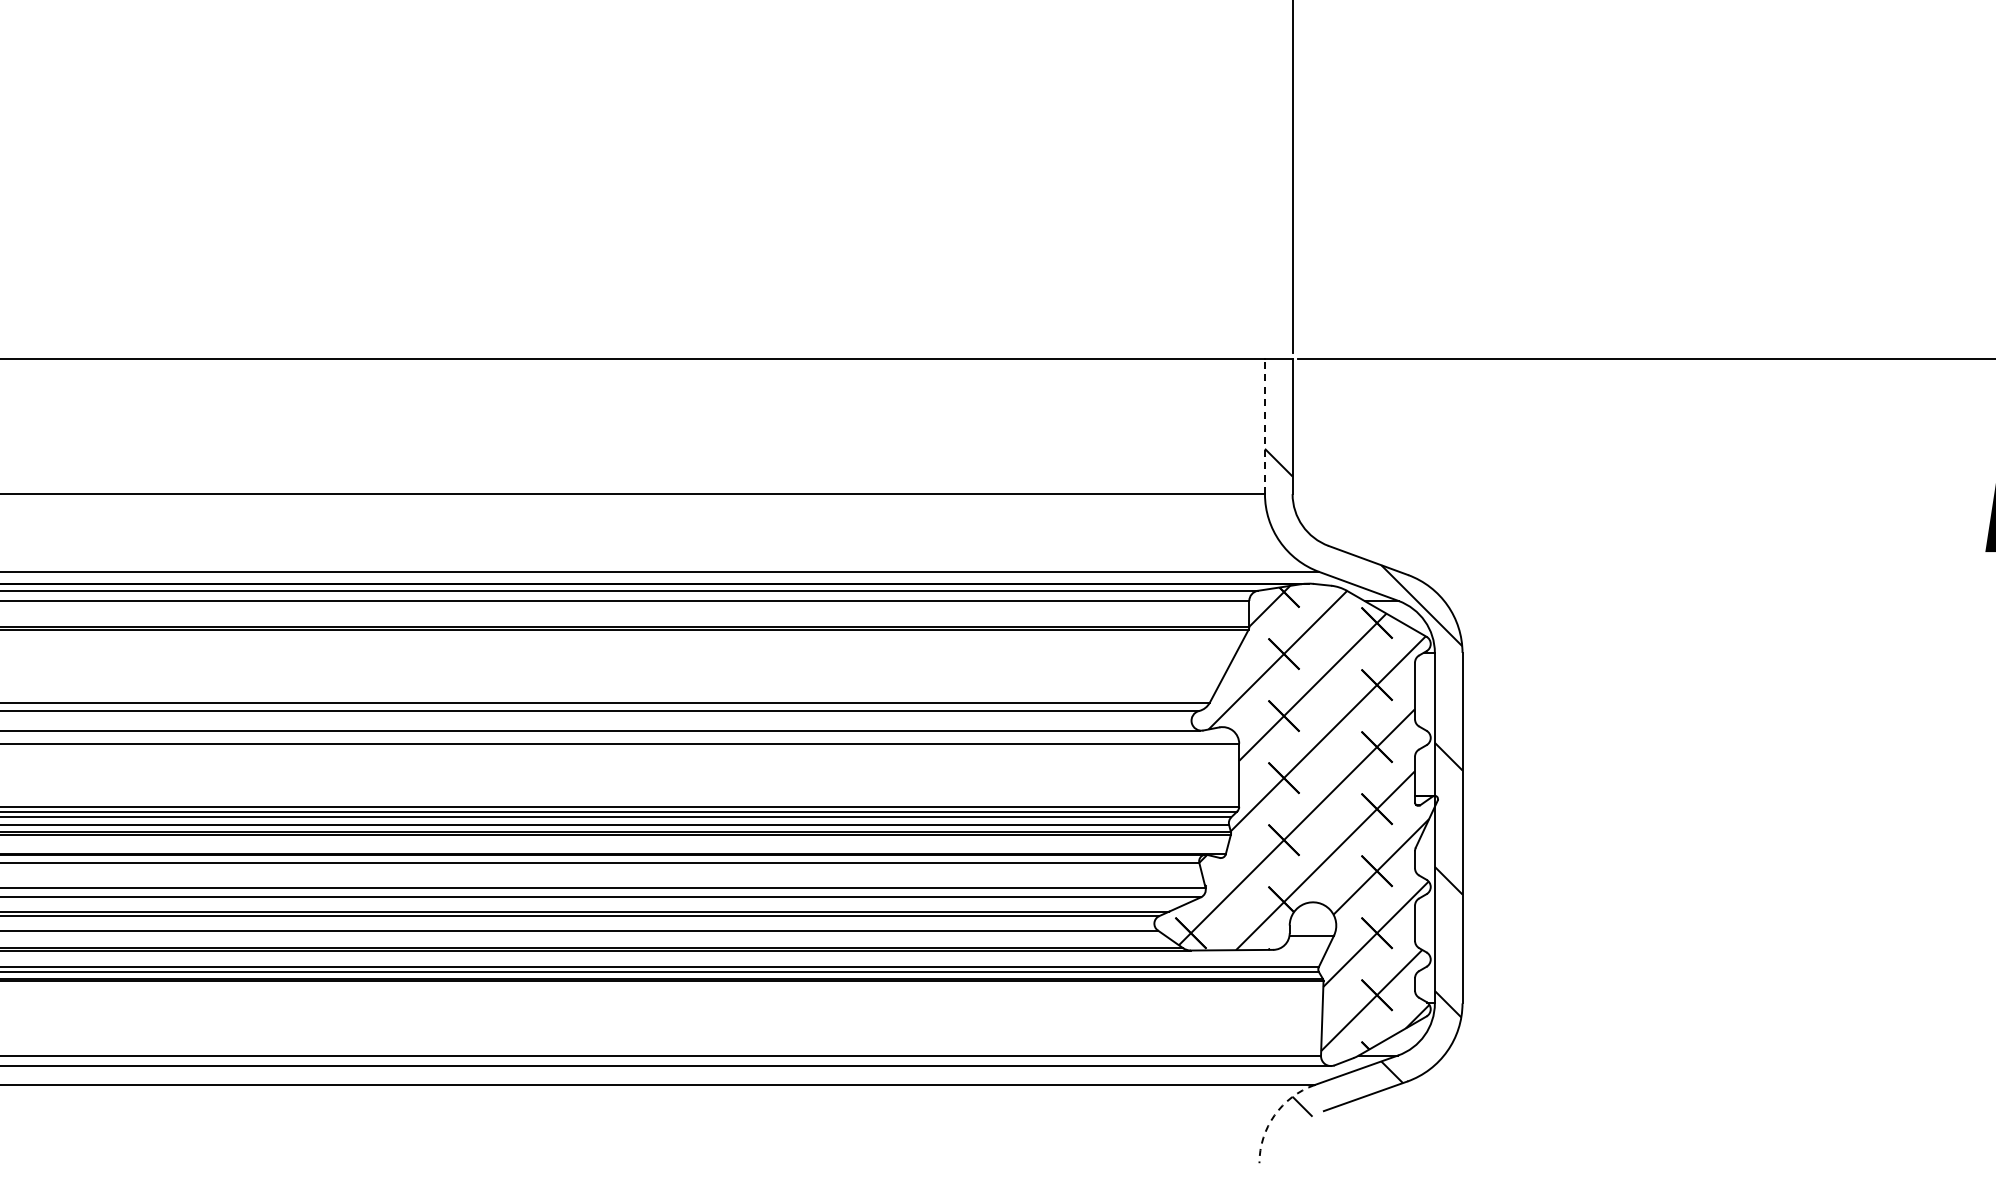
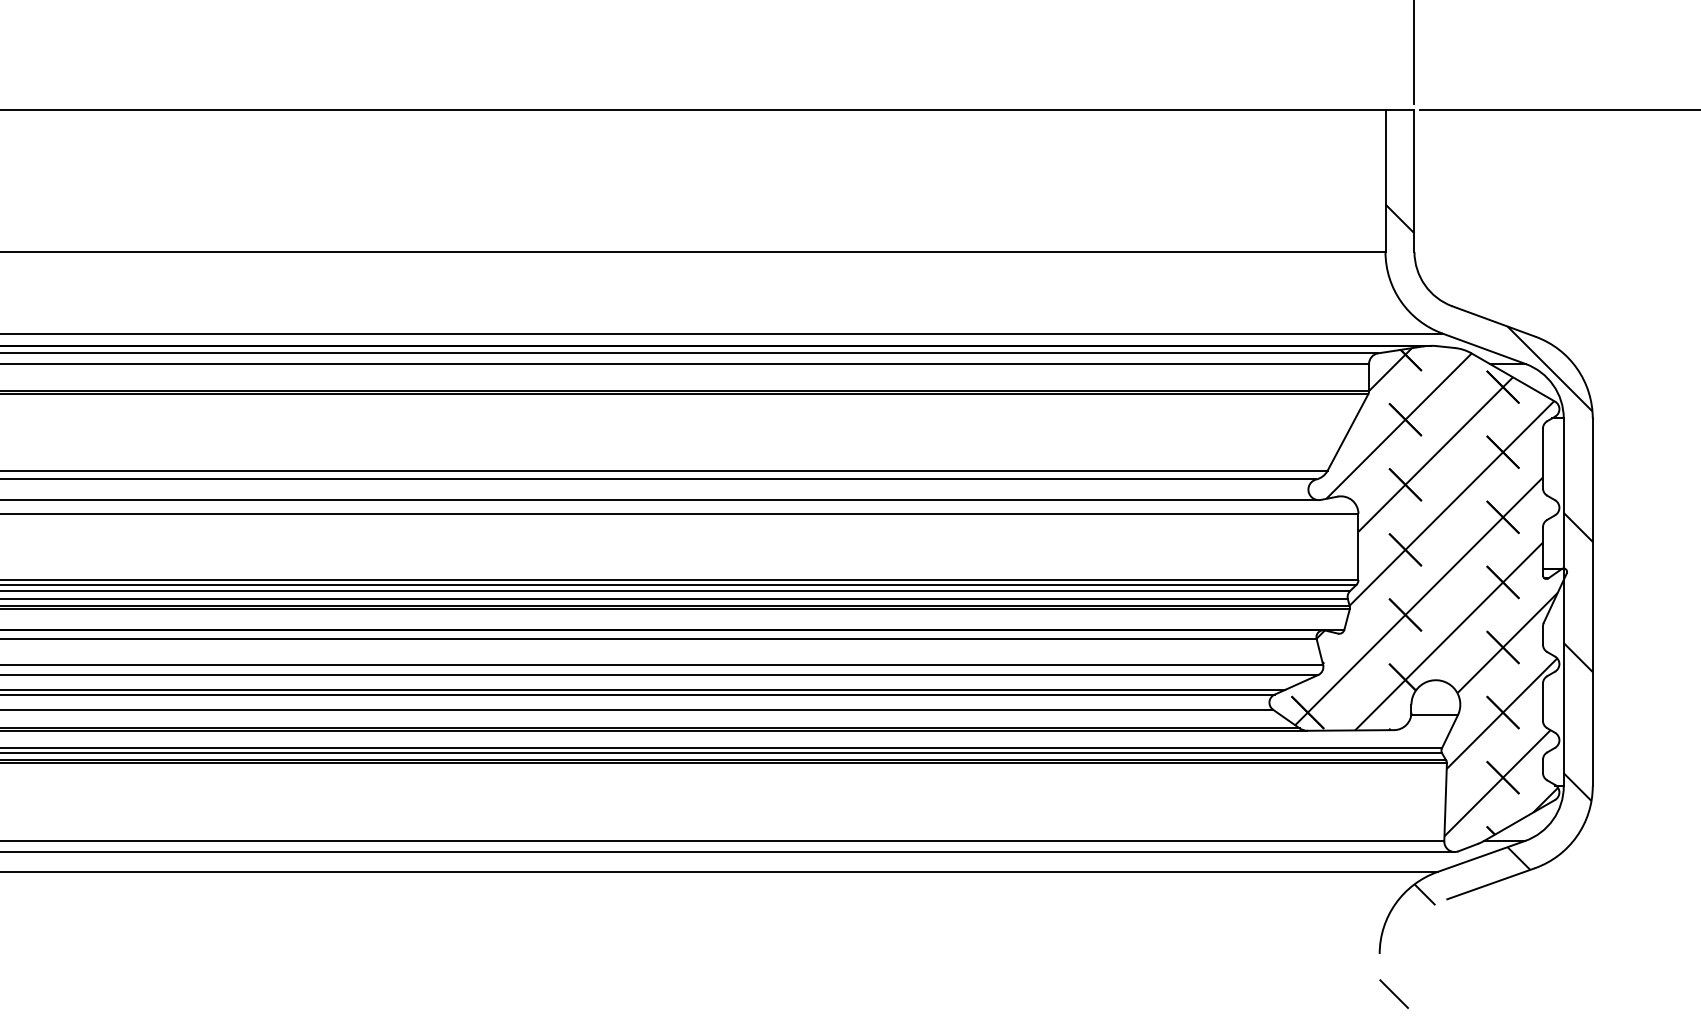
line: (1264, 426) -> (1384, 180), dashed -> solid
arc: (1274, 1115) -> (1395, 903), dashed -> solid

